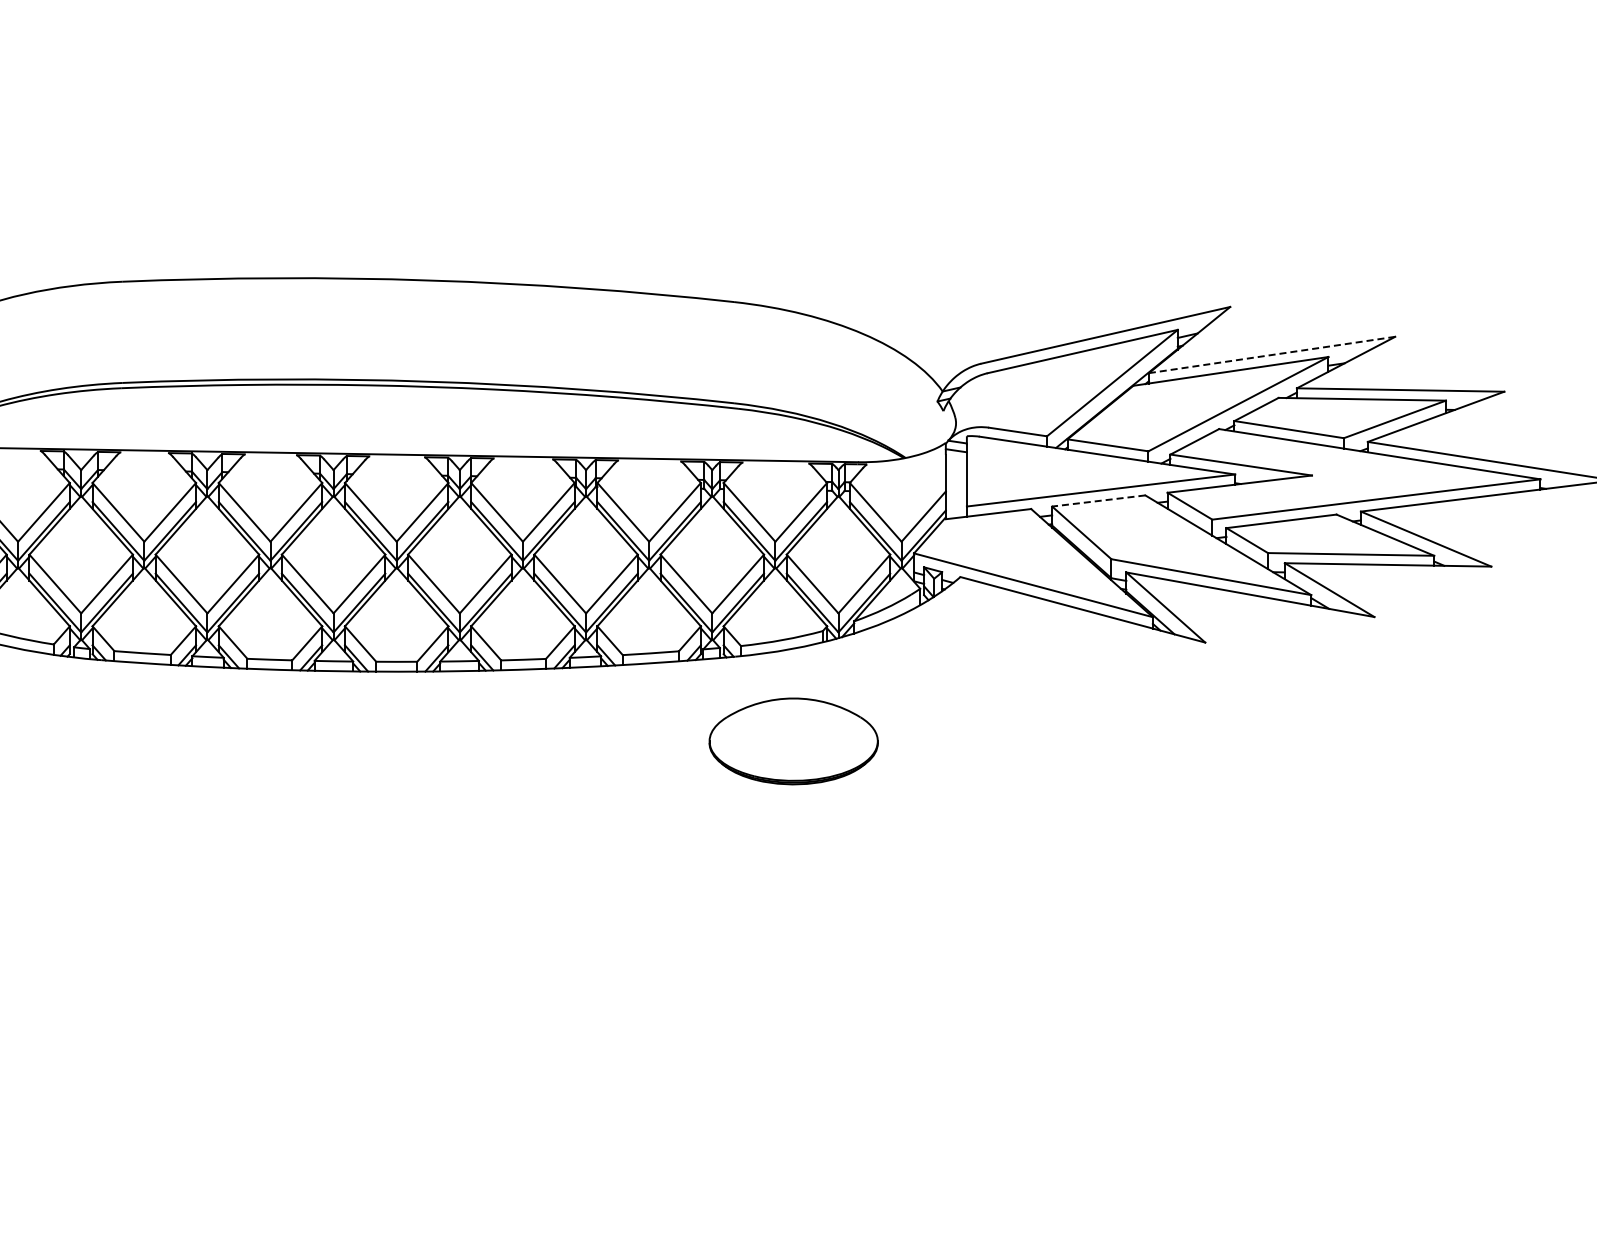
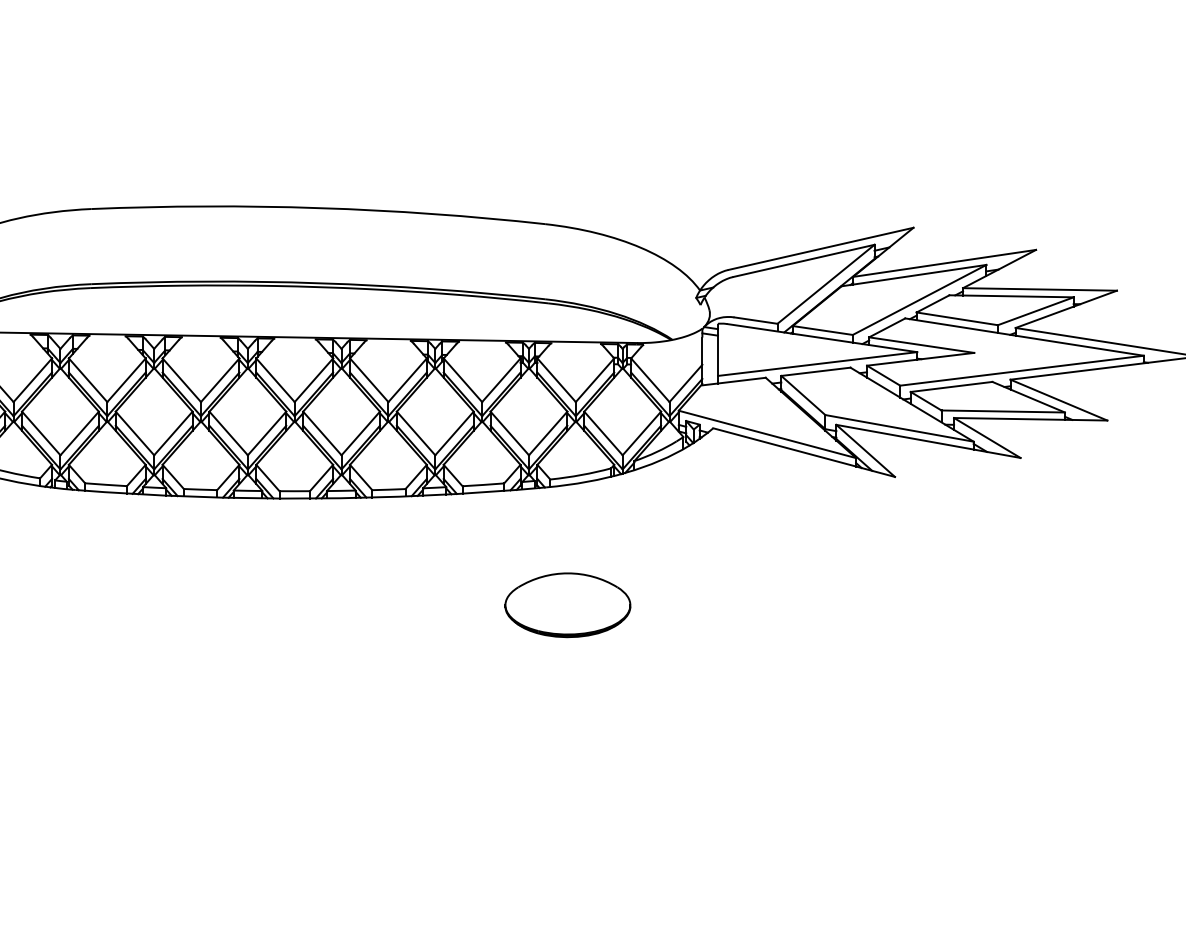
line: (1272, 354) -> (944, 263), dashed -> solid
line: (1098, 500) -> (815, 371), dashed -> solid
part: (793, 741) -> (567, 605), moved

